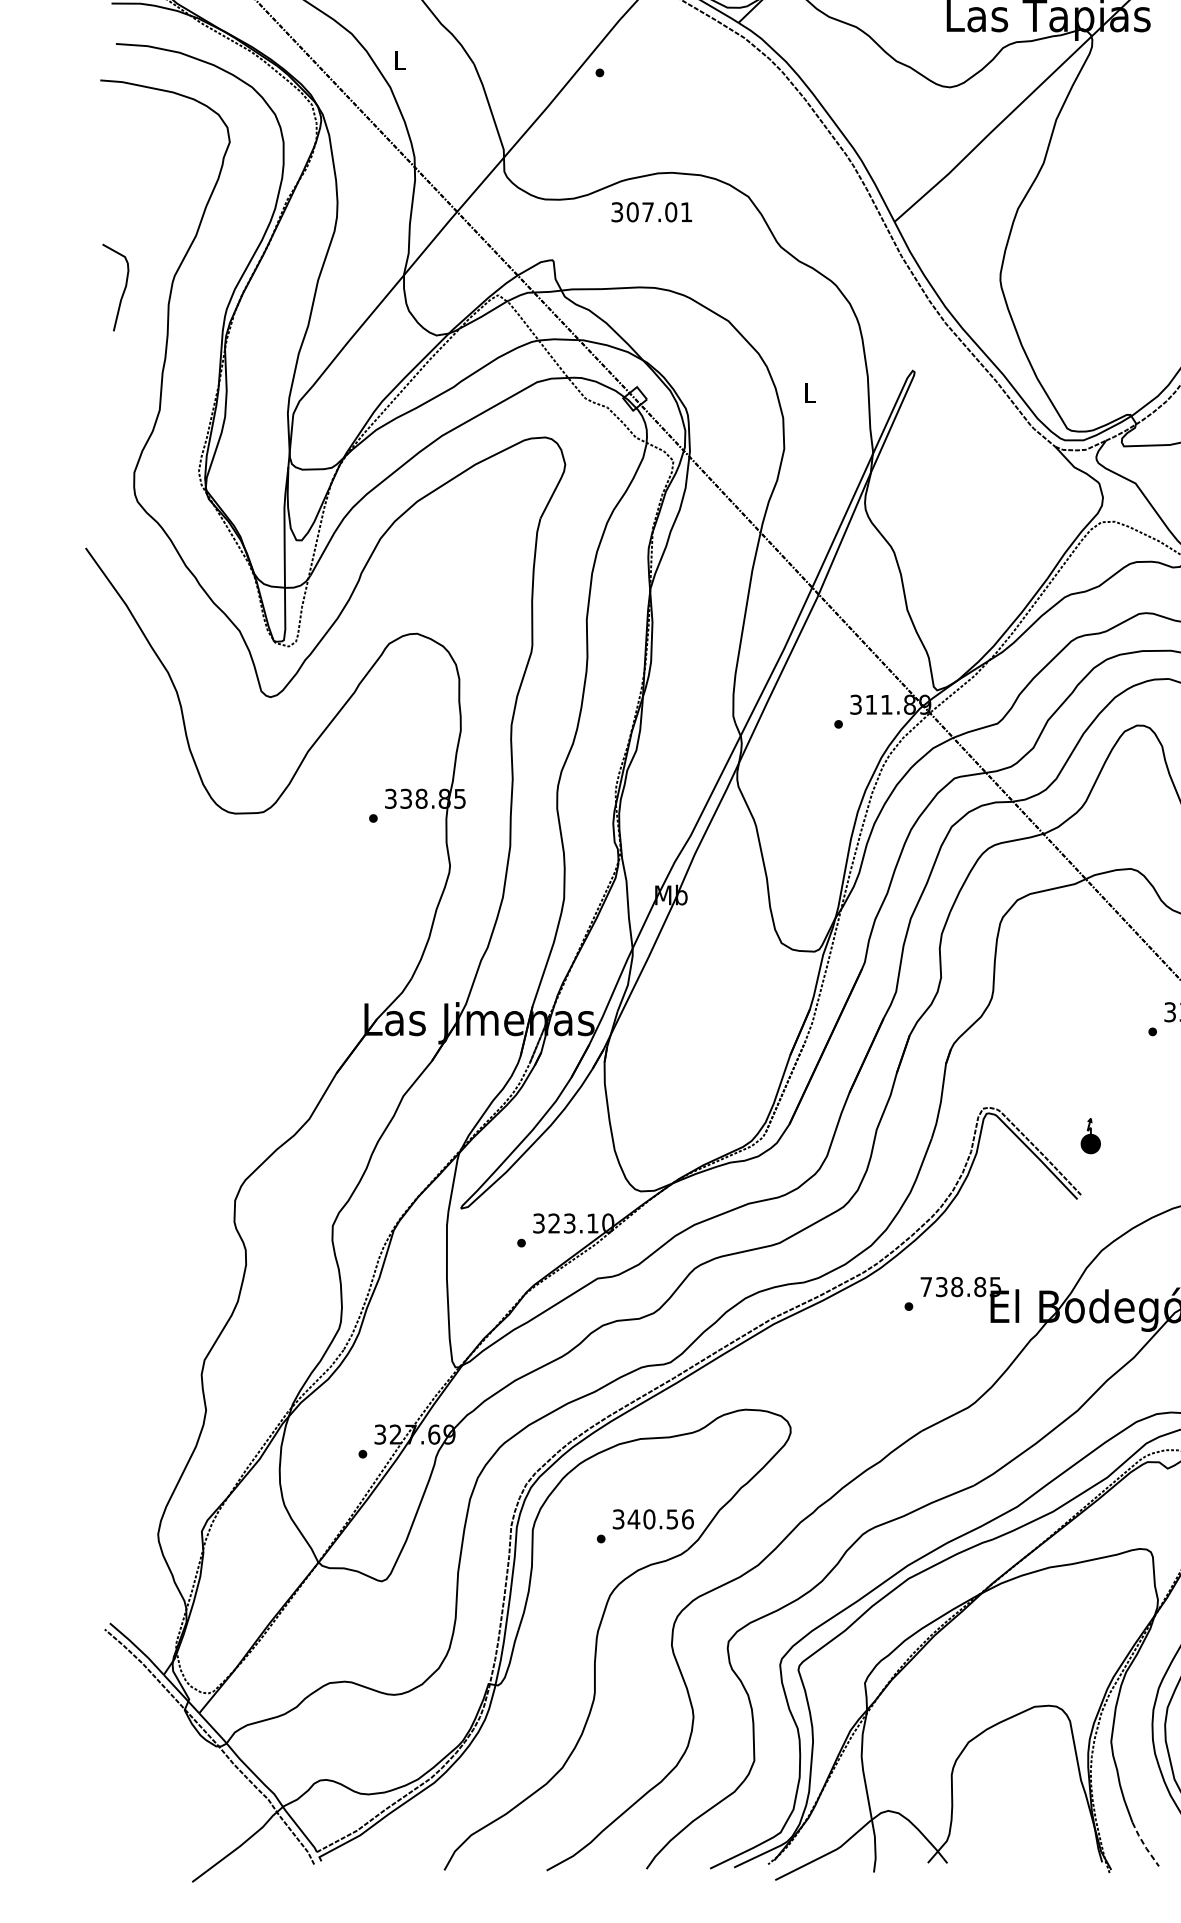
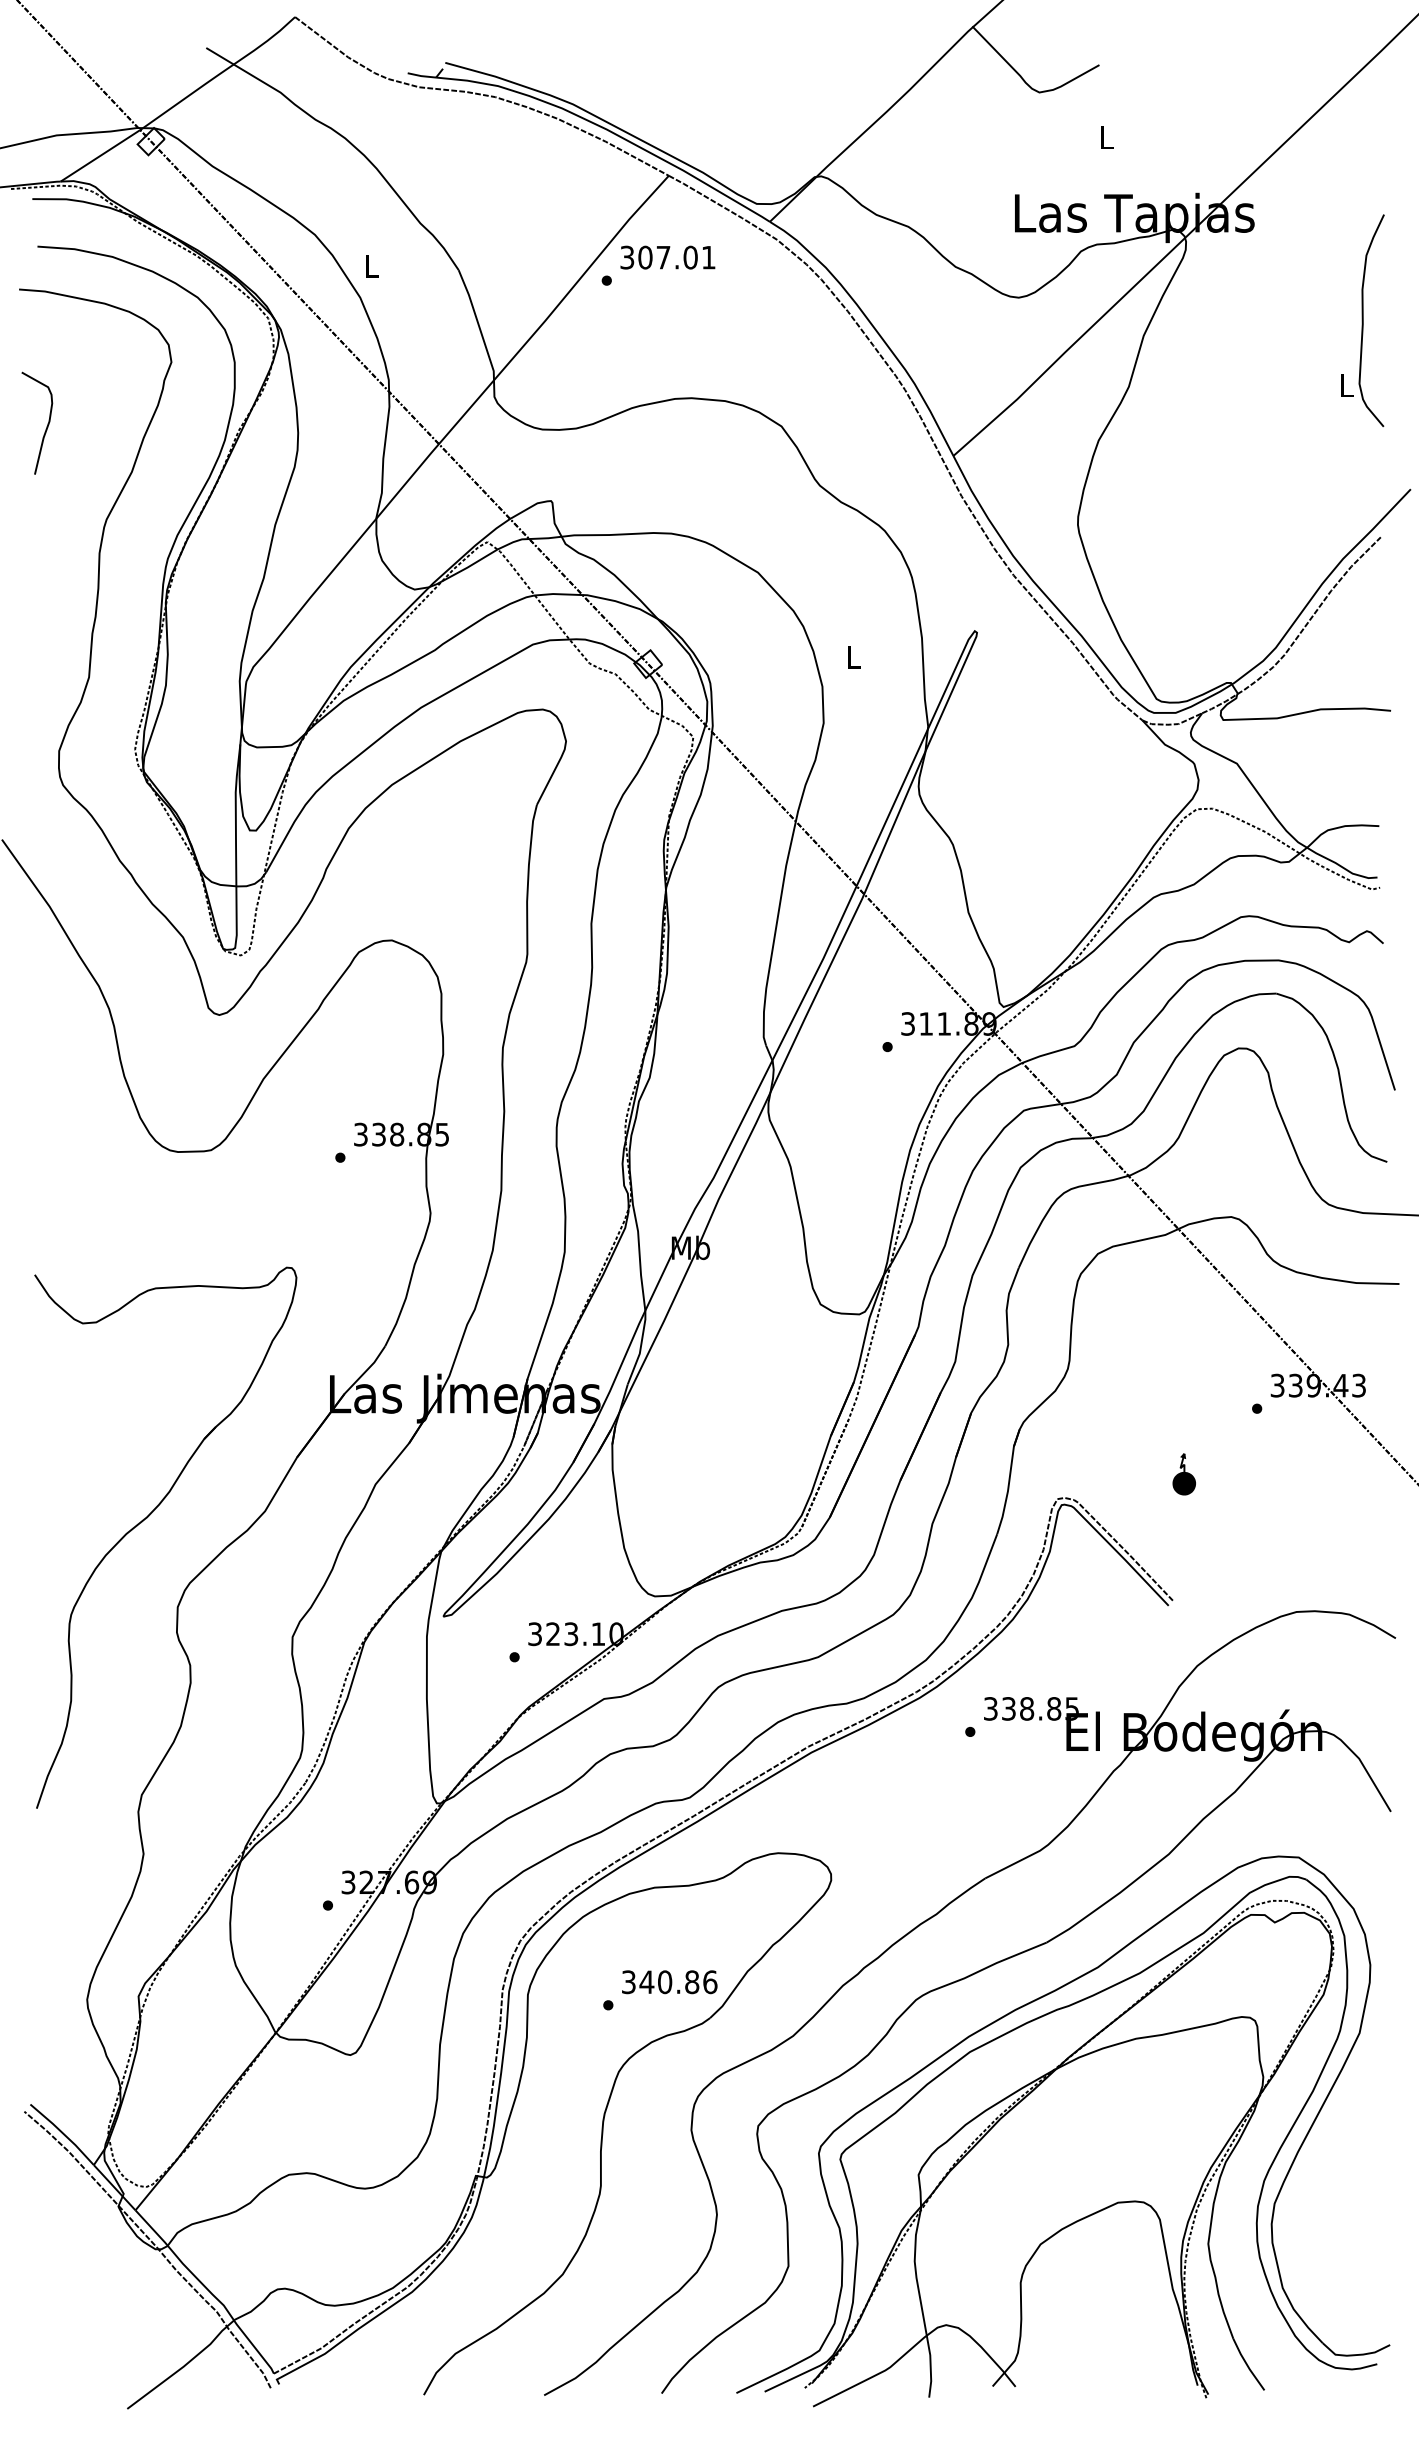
text: (651, 212) -> (667, 257), moved
curve: (123, 290) -> (46, 426), moved
part: (209, 1125) -> (147, 1518), added
part: (1090, 1136) -> (1183, 1474), moved
text: (926, 1286) -> (990, 1708), 738.85 -> 338.85
text: (672, 1519) -> (692, 1982), 340.56 -> 340.86
line: (1144, 1845) -> (1247, 2365), dashed -> solid

